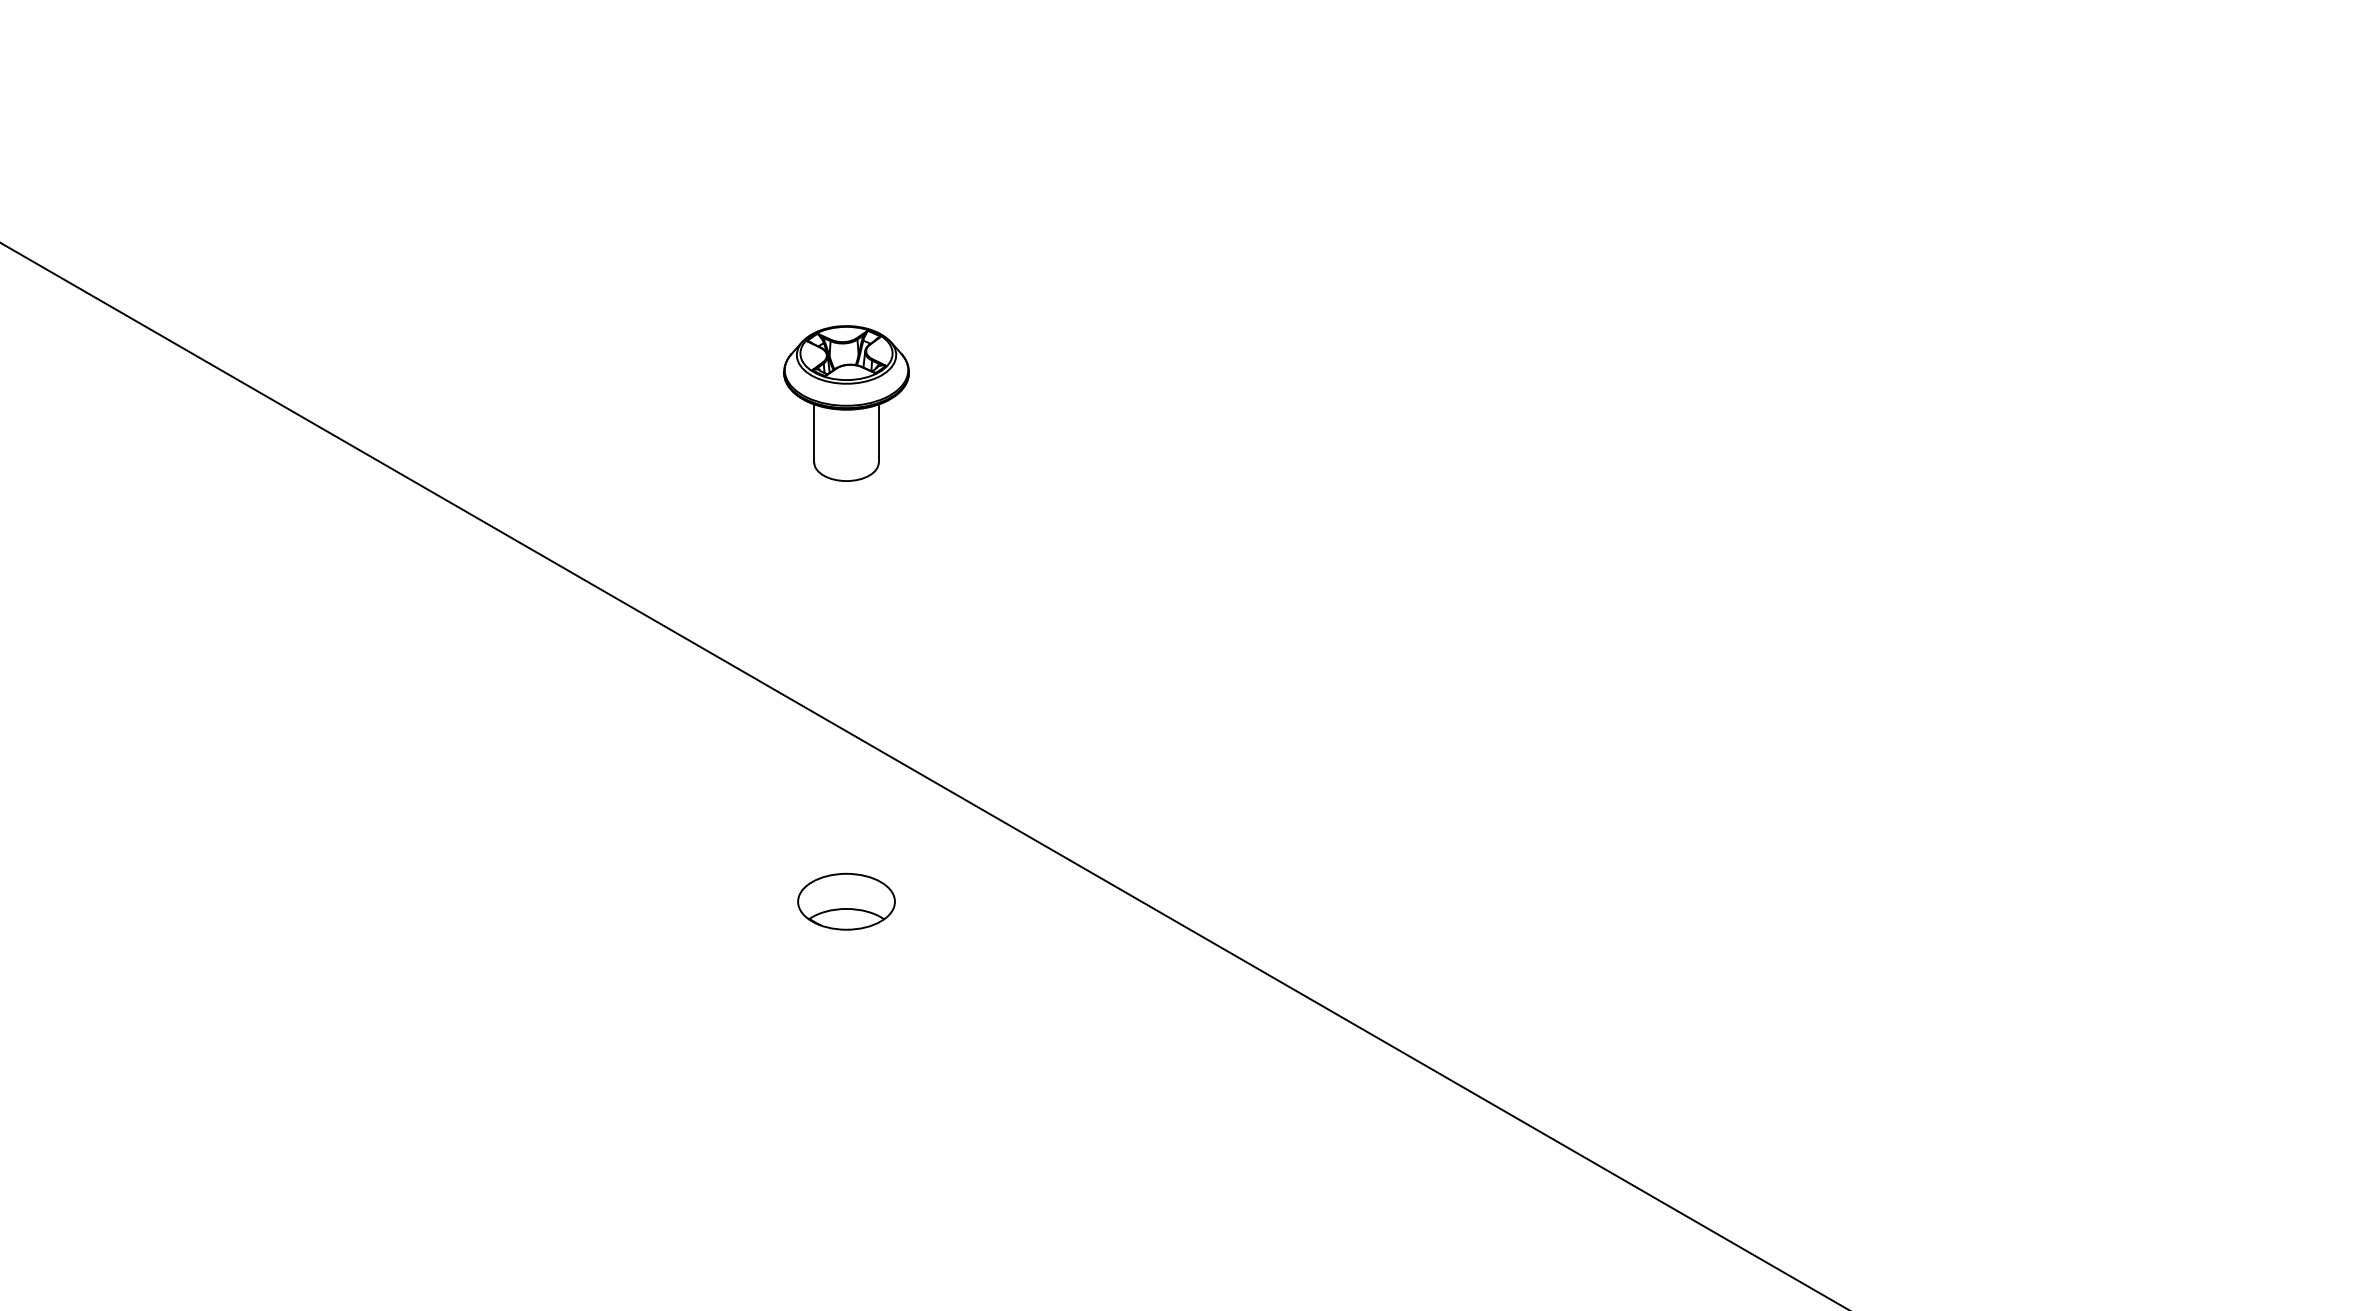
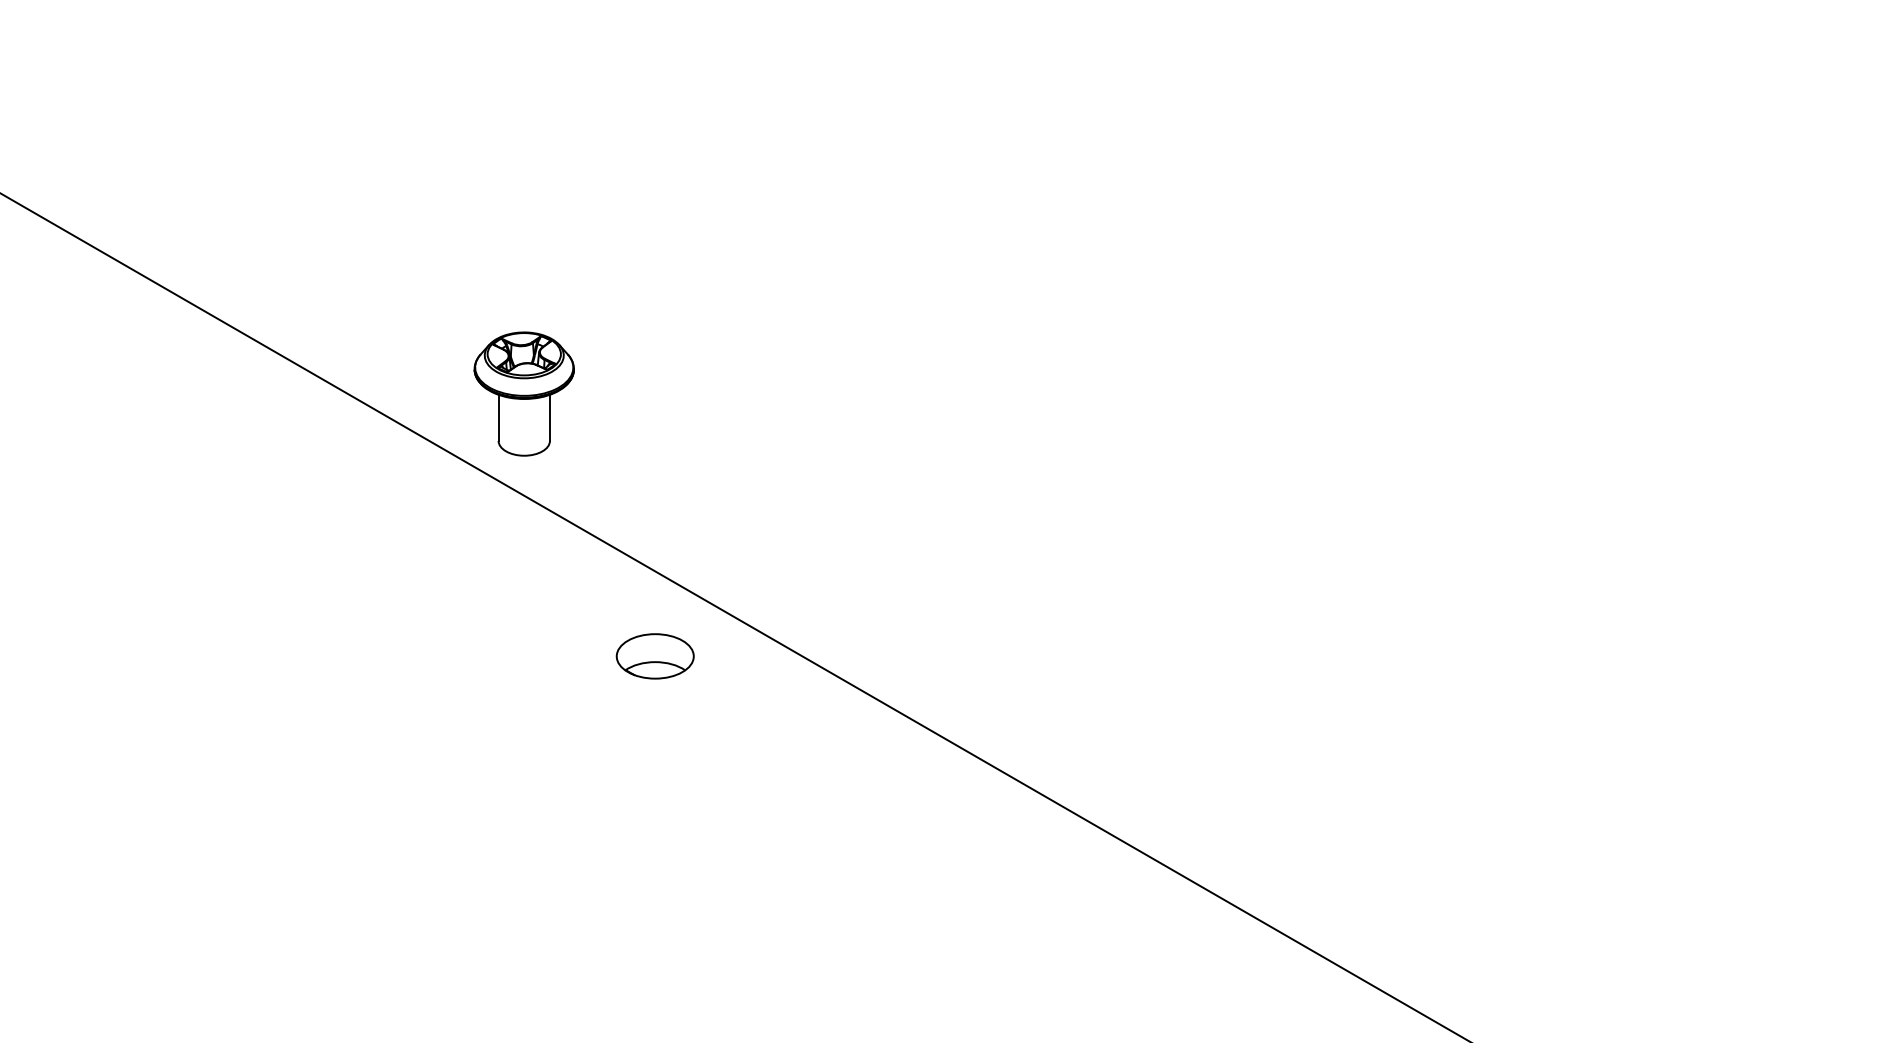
part: (845, 402) -> (523, 393), moved
part: (845, 901) -> (654, 656), moved

